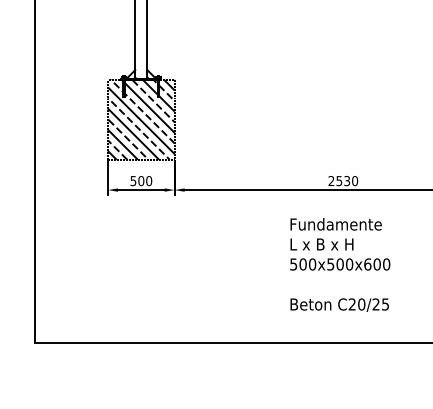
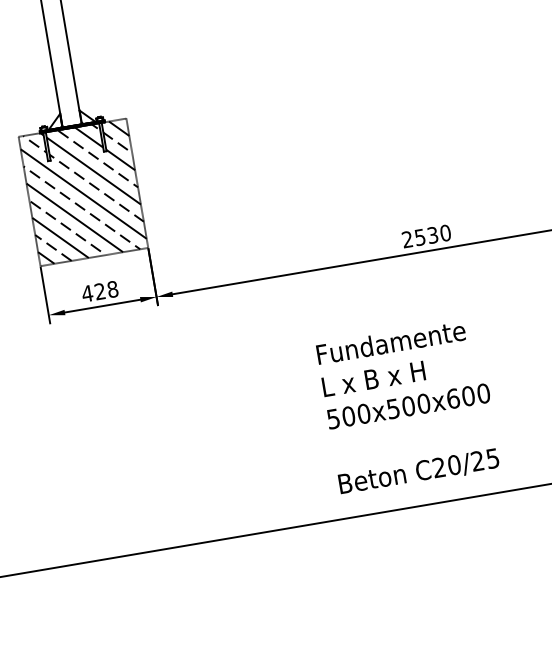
text: (141, 181) -> (100, 292), 500 -> 428
text: (340, 264) -> (409, 406), moved

